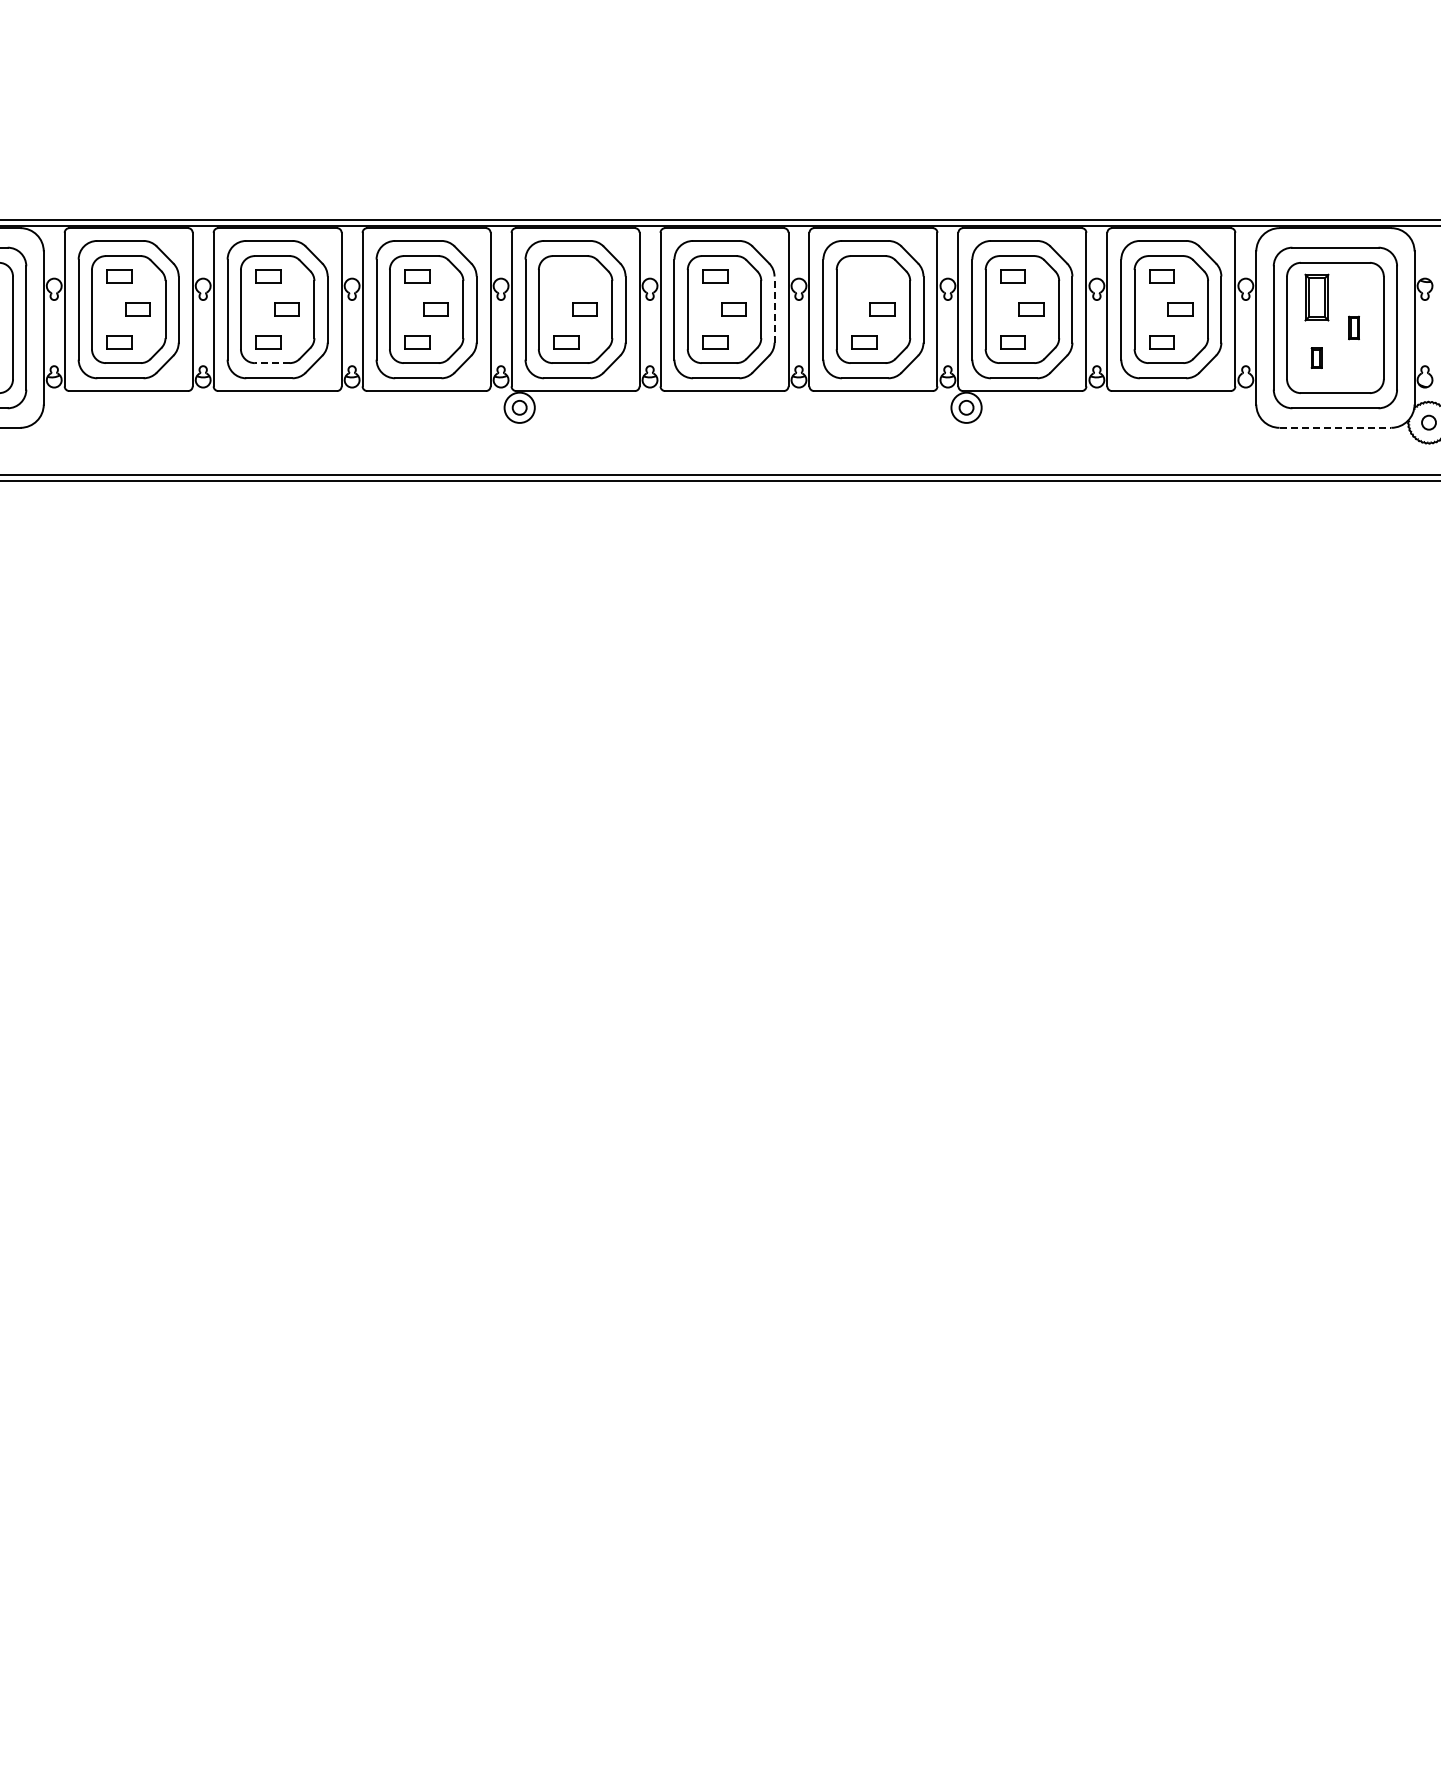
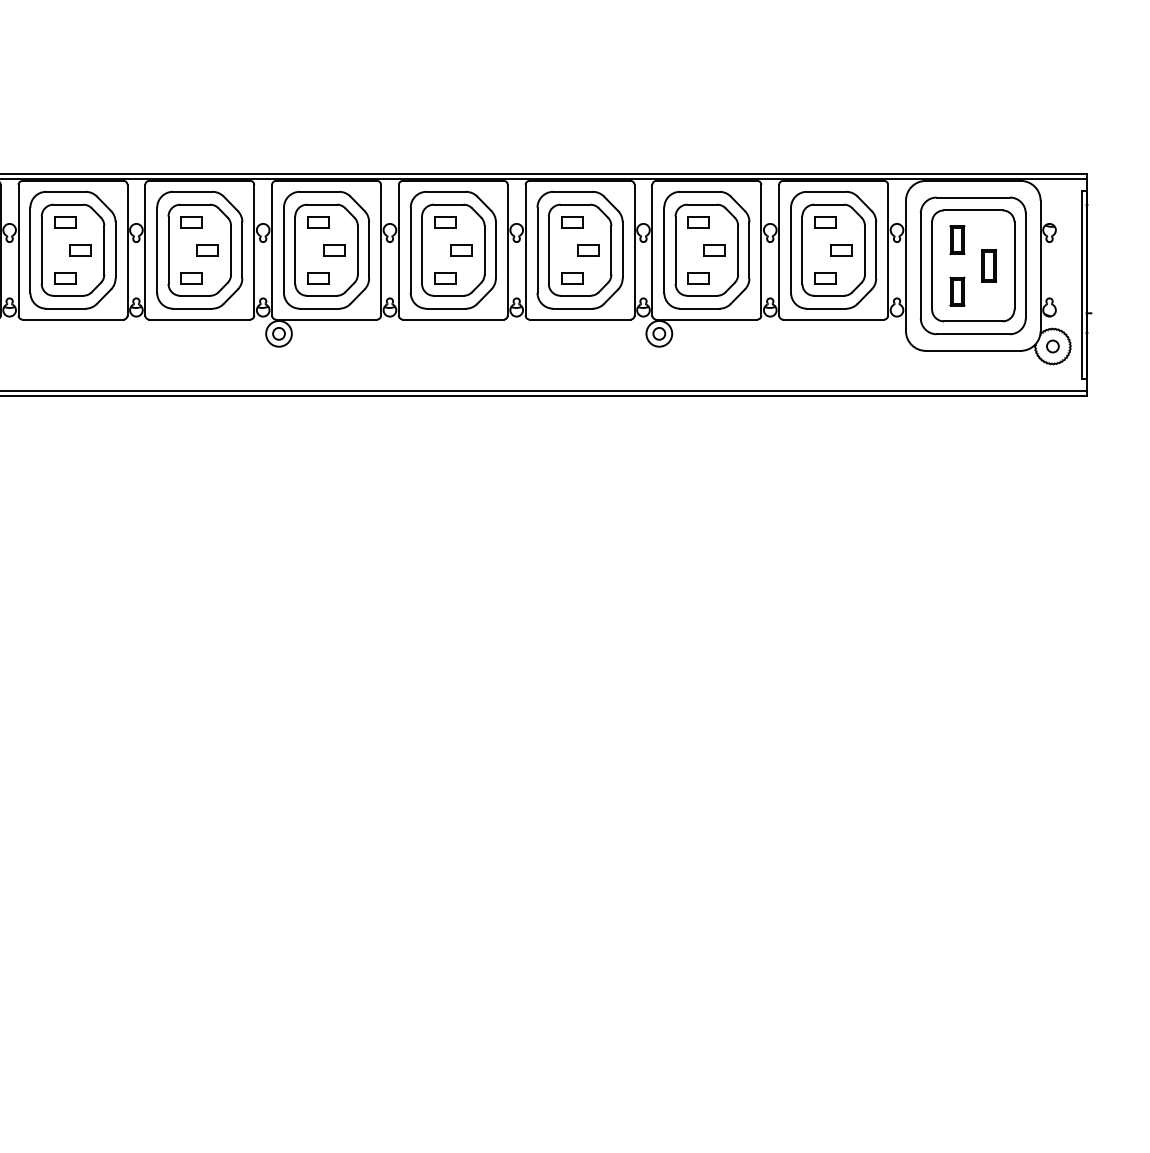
part: (566, 276) -> (318, 222), added
part: (864, 276) -> (572, 222), added
part: (1316, 297) -> (957, 239), size x0.71
line: (774, 309) -> (495, 250), dashed -> solid
part: (1353, 327) -> (988, 265), size x1.67
part: (1316, 357) -> (957, 291), size x1.67
line: (271, 363) -> (67, 296), dashed -> solid
line: (1335, 427) -> (973, 350), dashed -> solid

